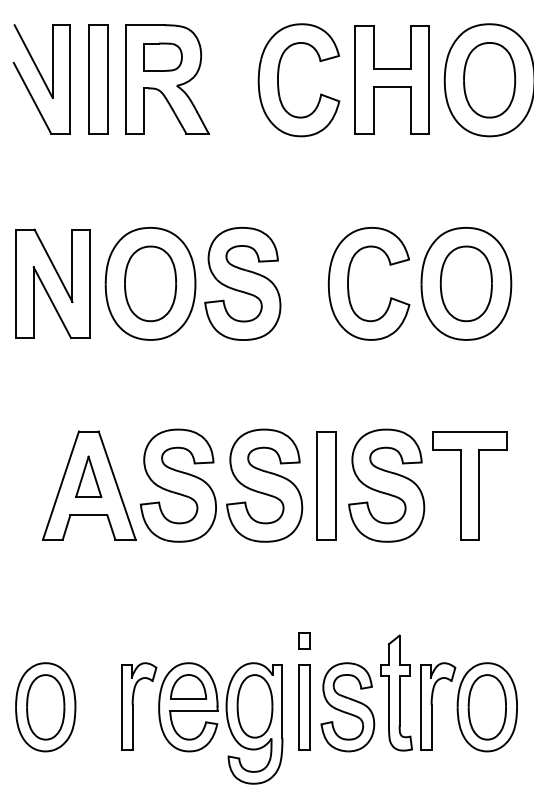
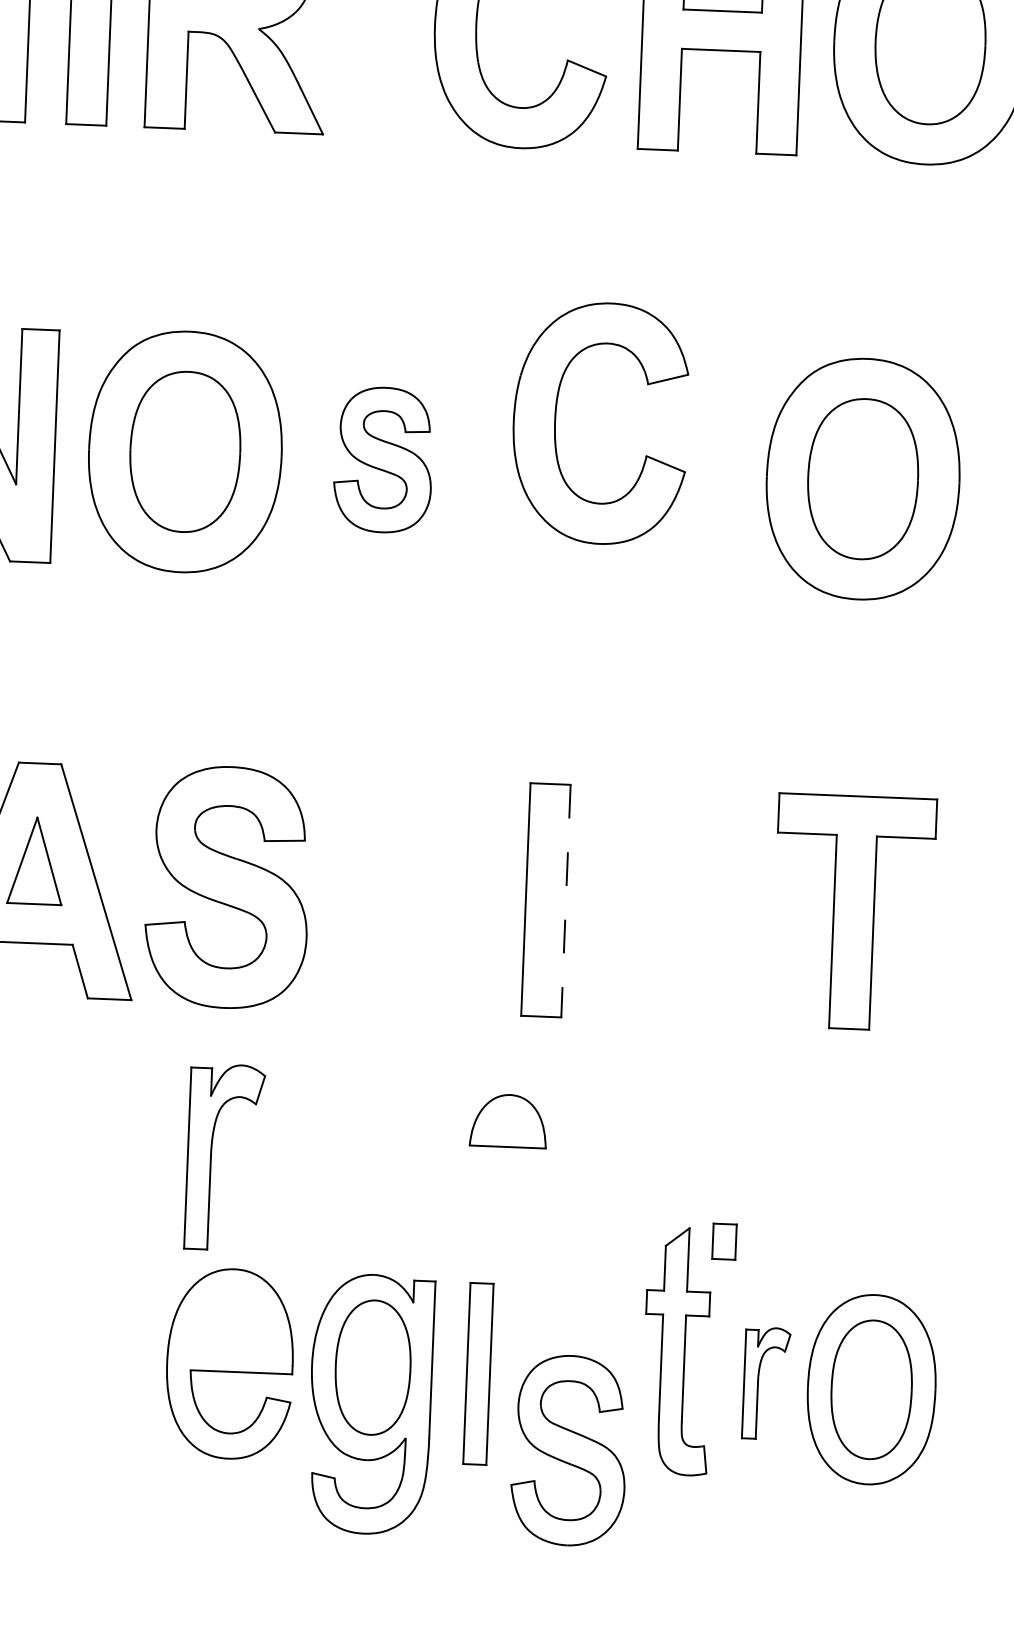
part: (349, 277) -> (558, 408), moved
part: (242, 283) -> (382, 459), size x0.6
part: (264, 485) -> (412, 894), removed
part: (386, 485) -> (674, 904), removed
line: (336, 486) -> (566, 902), solid -> dashed
part: (304, 640) -> (725, 1240), moved
part: (188, 686) -> (508, 1119), moved
part: (139, 706) -> (225, 1157), moved
part: (438, 706) -> (766, 1383), size x0.6
part: (347, 707) -> (568, 1451), moved

